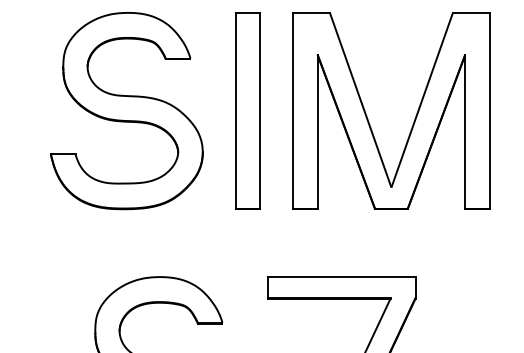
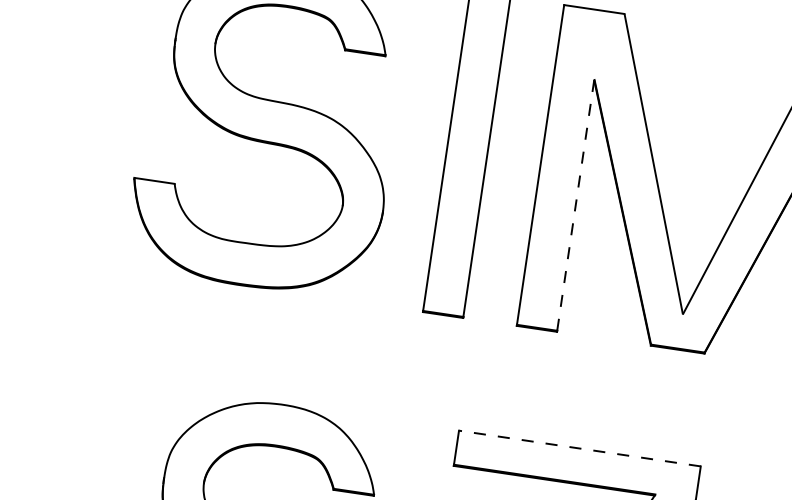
line: (317, 131) -> (575, 204), solid -> dashed
line: (341, 277) -> (579, 449), solid -> dashed

